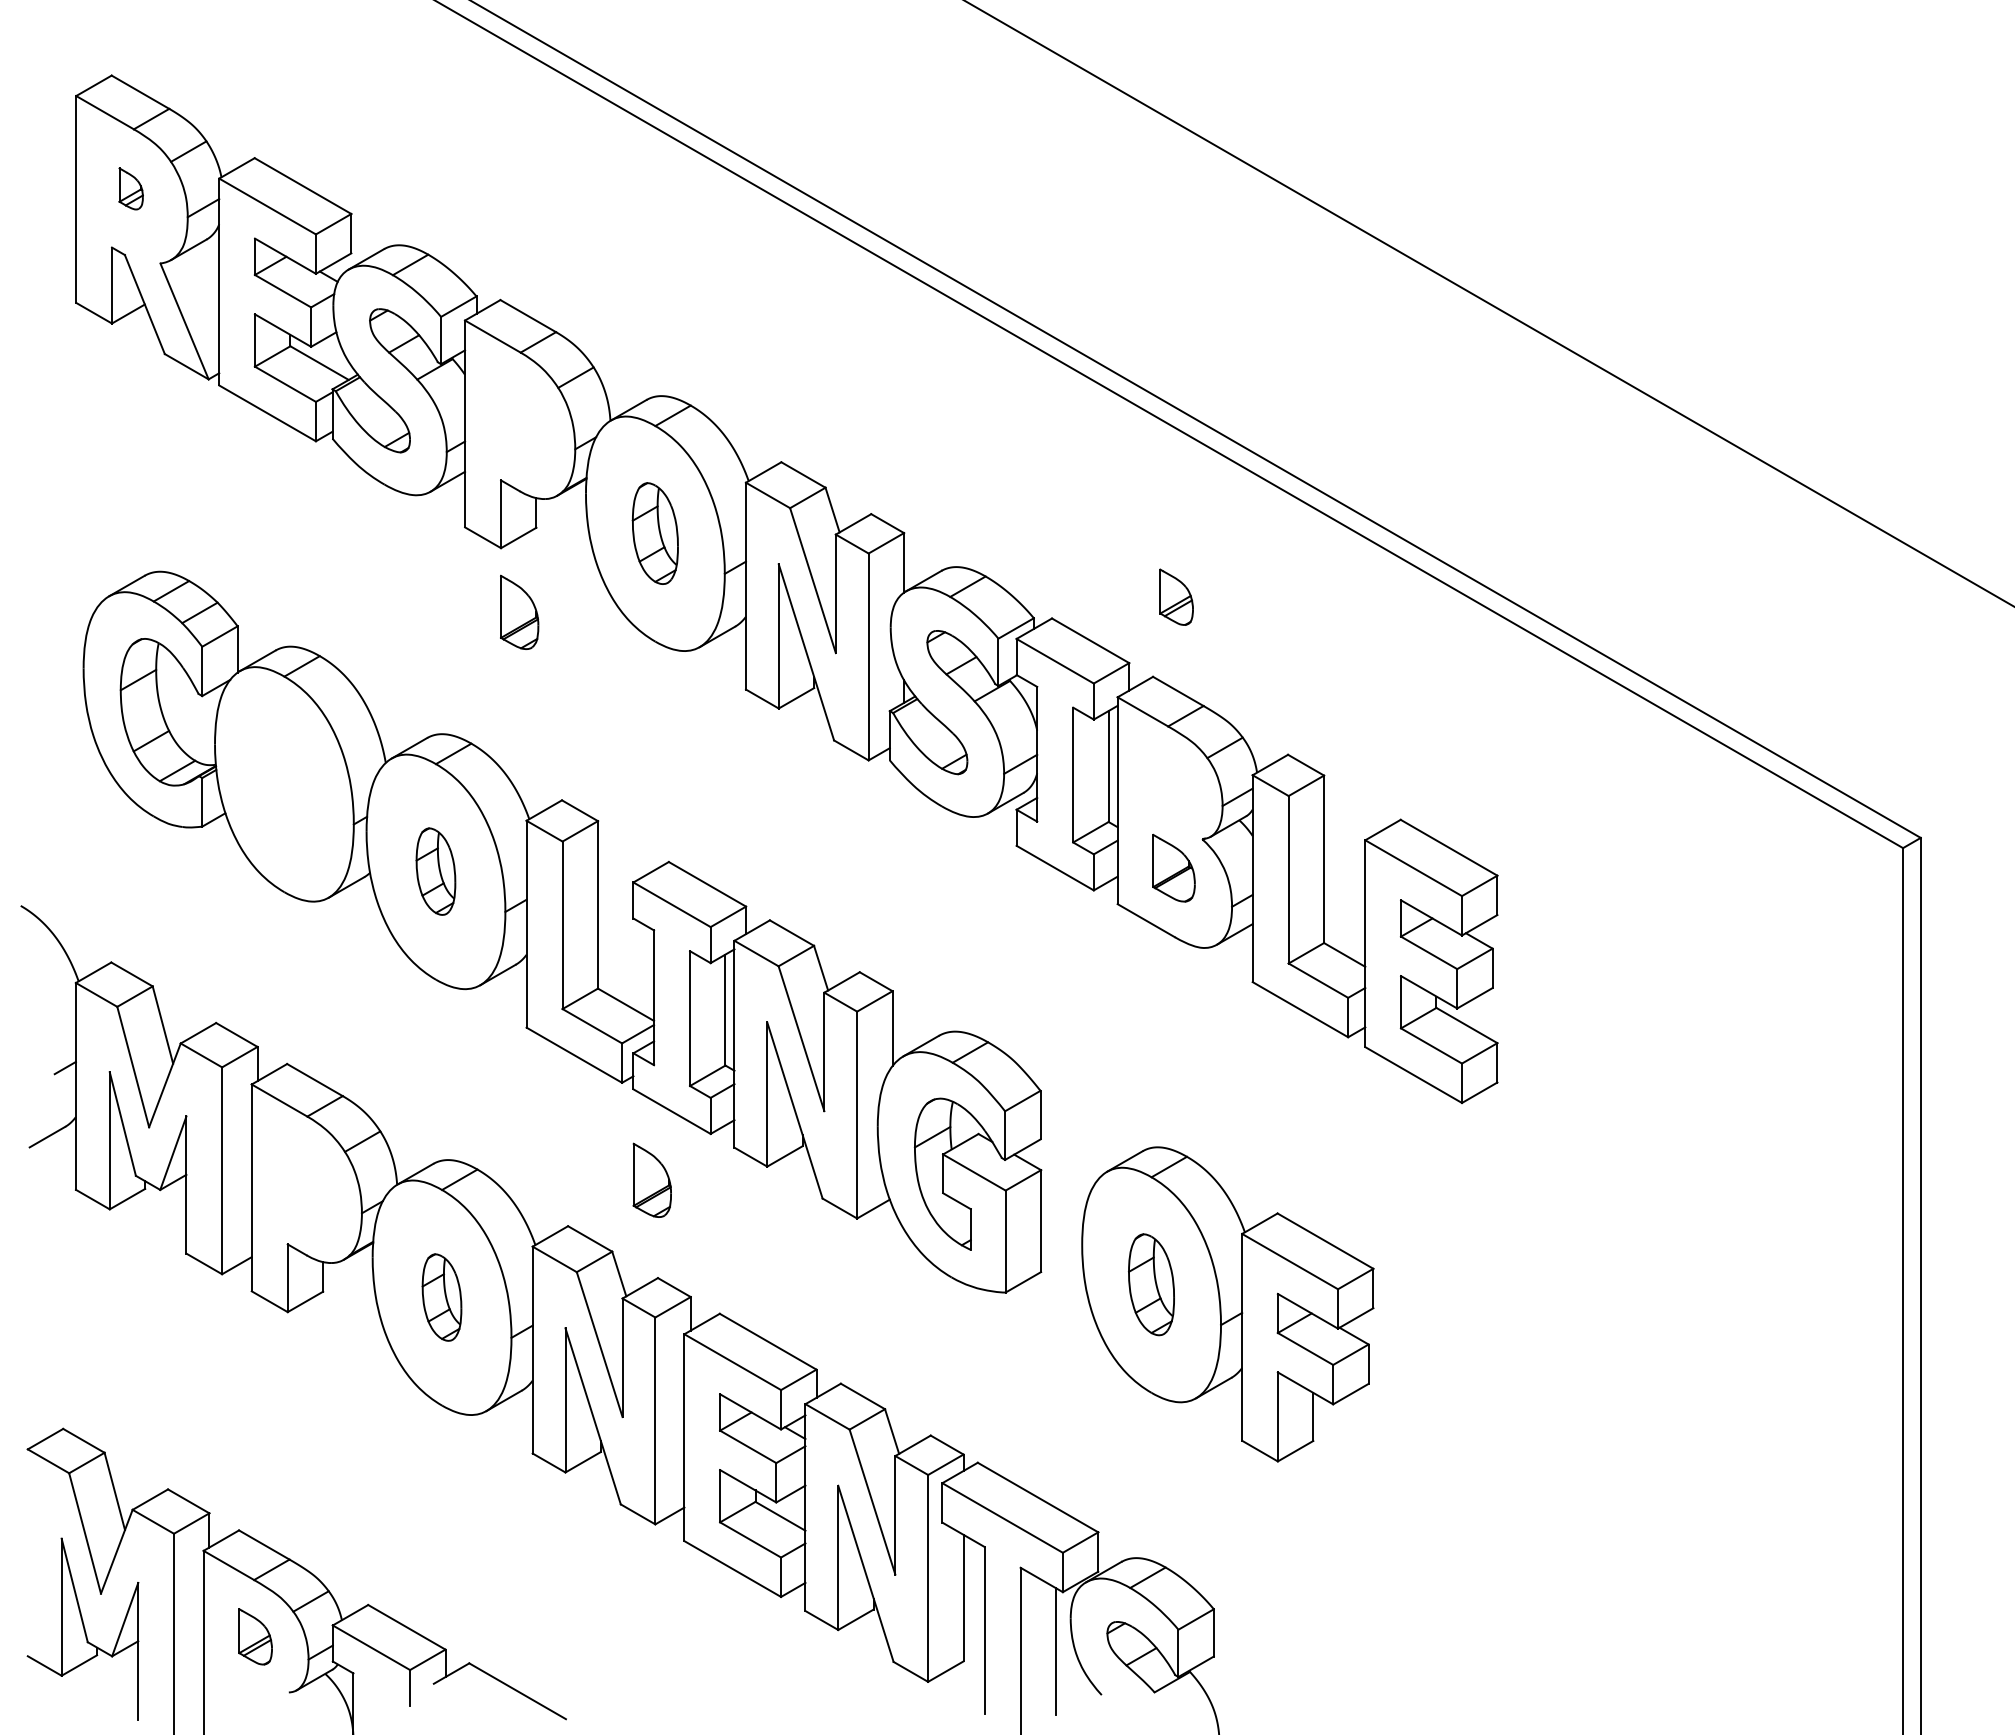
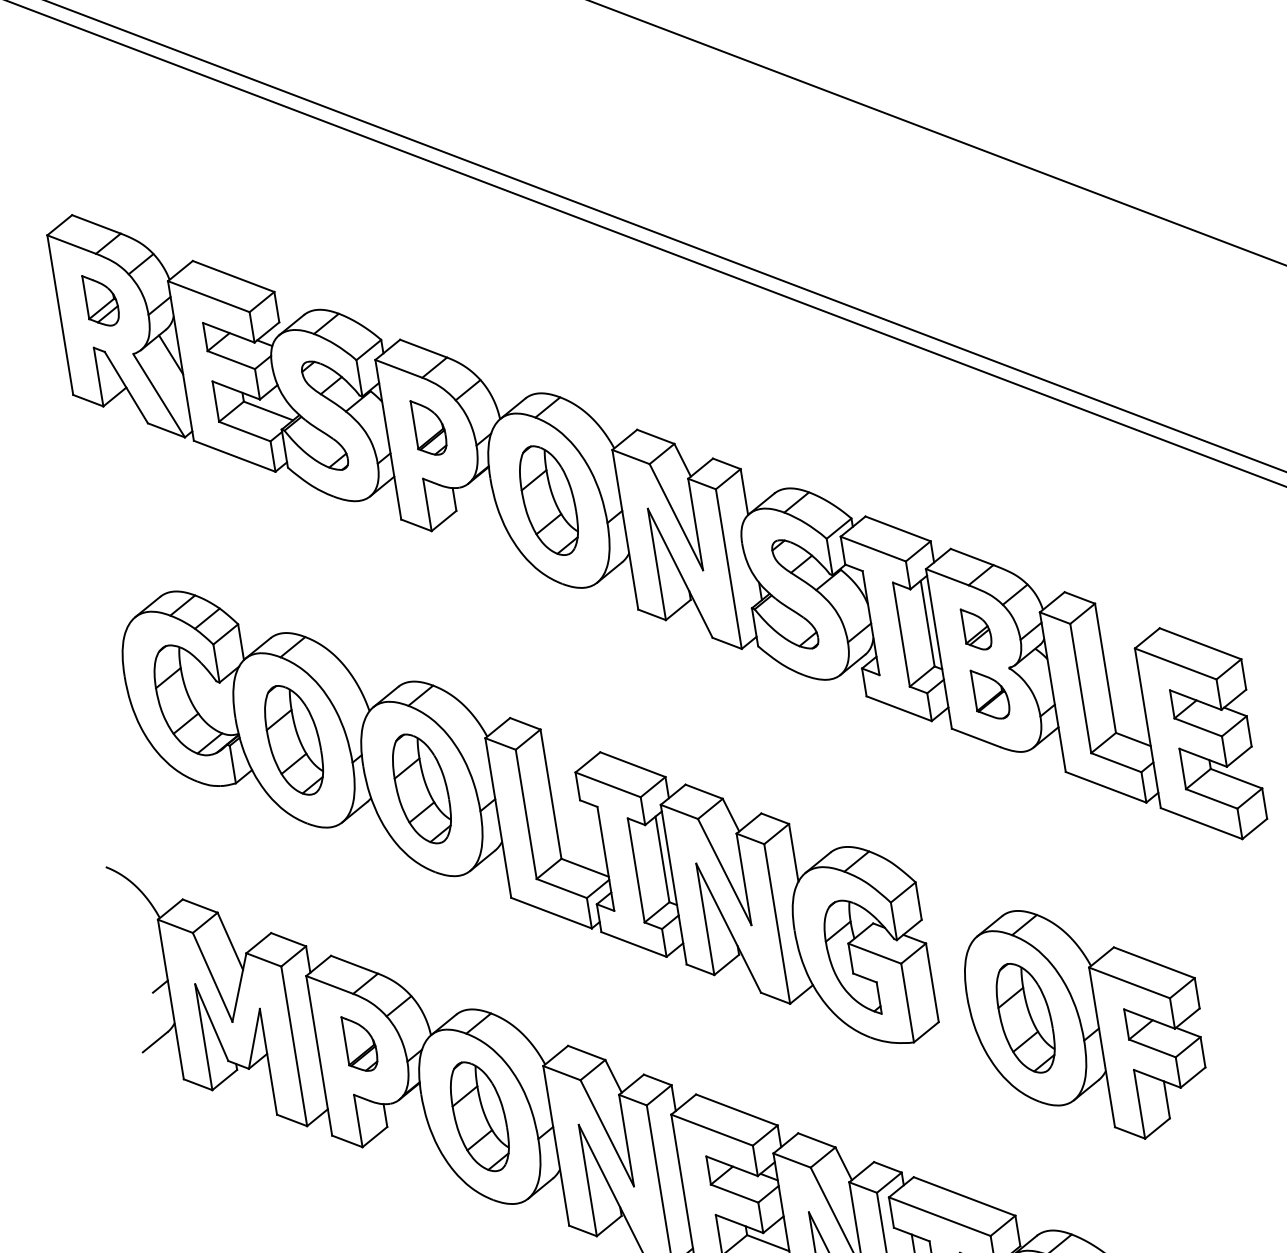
part: (130, 188) -> (100, 299), size x1.67
line: (207, 272) -> (170, 355), added
part: (655, 533) -> (548, 500), size x1.43
part: (1176, 596) -> (976, 628), moved
part: (519, 611) -> (429, 426), moved
part: (284, 784) -> (294, 740), added
part: (435, 871) -> (421, 788), size x1.67
part: (651, 1179) -> (359, 1042), moved
part: (1151, 1284) -> (1025, 1017), size x1.43
part: (441, 1297) -> (479, 1116), size x1.67

